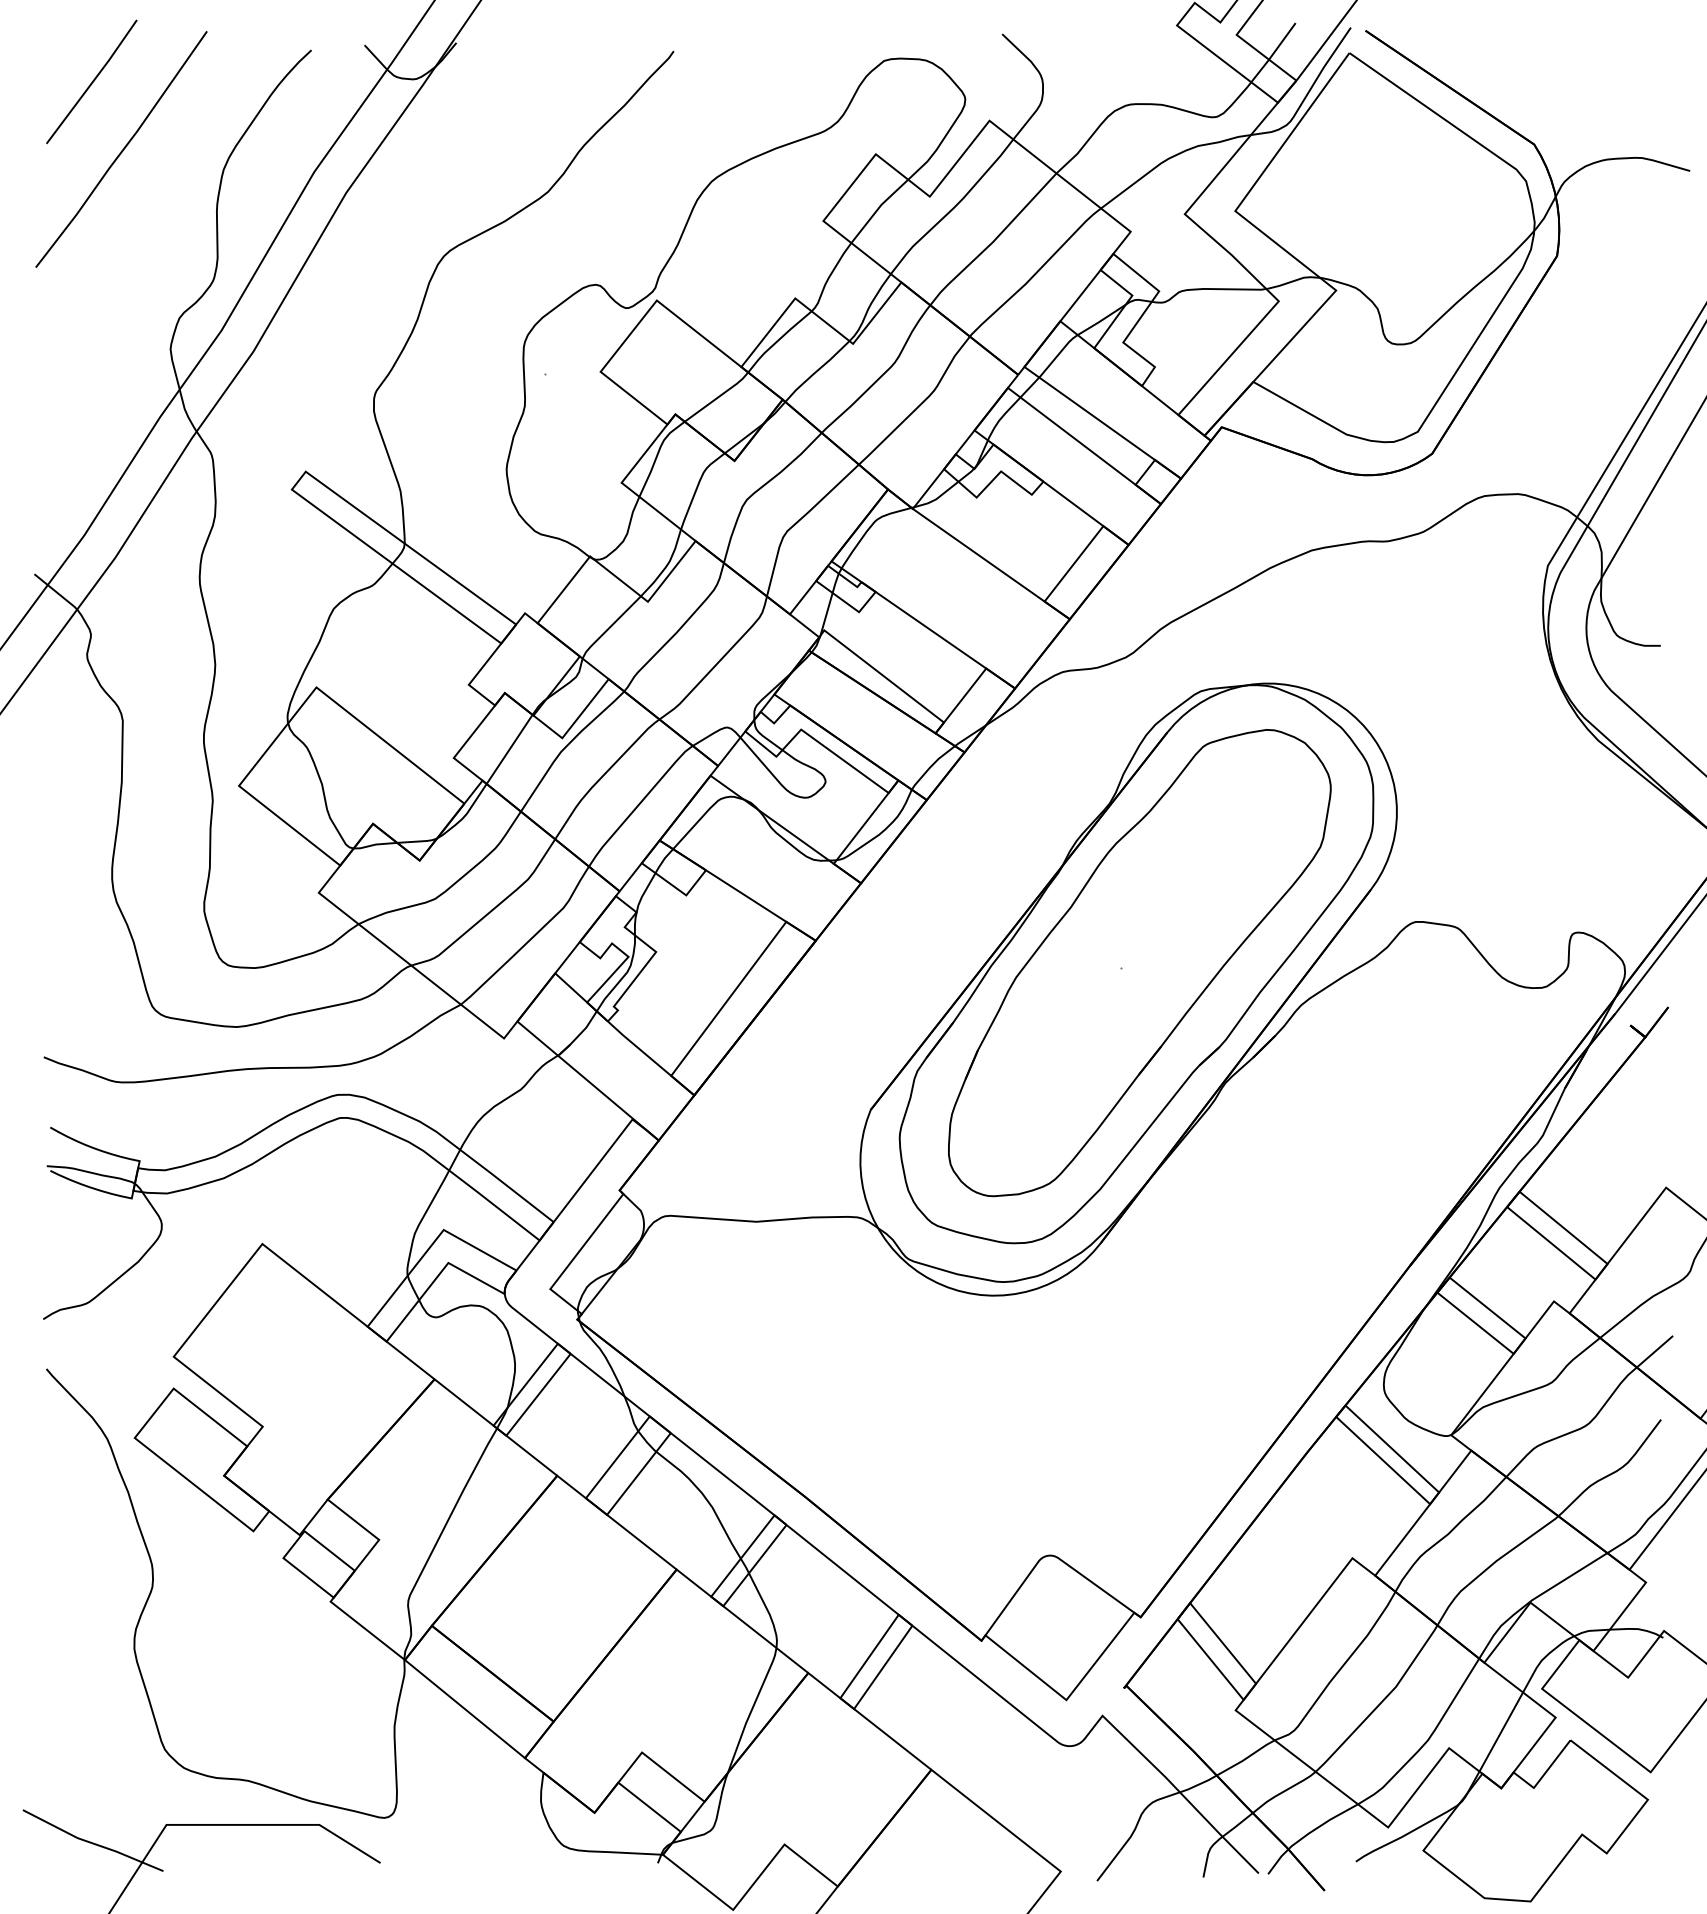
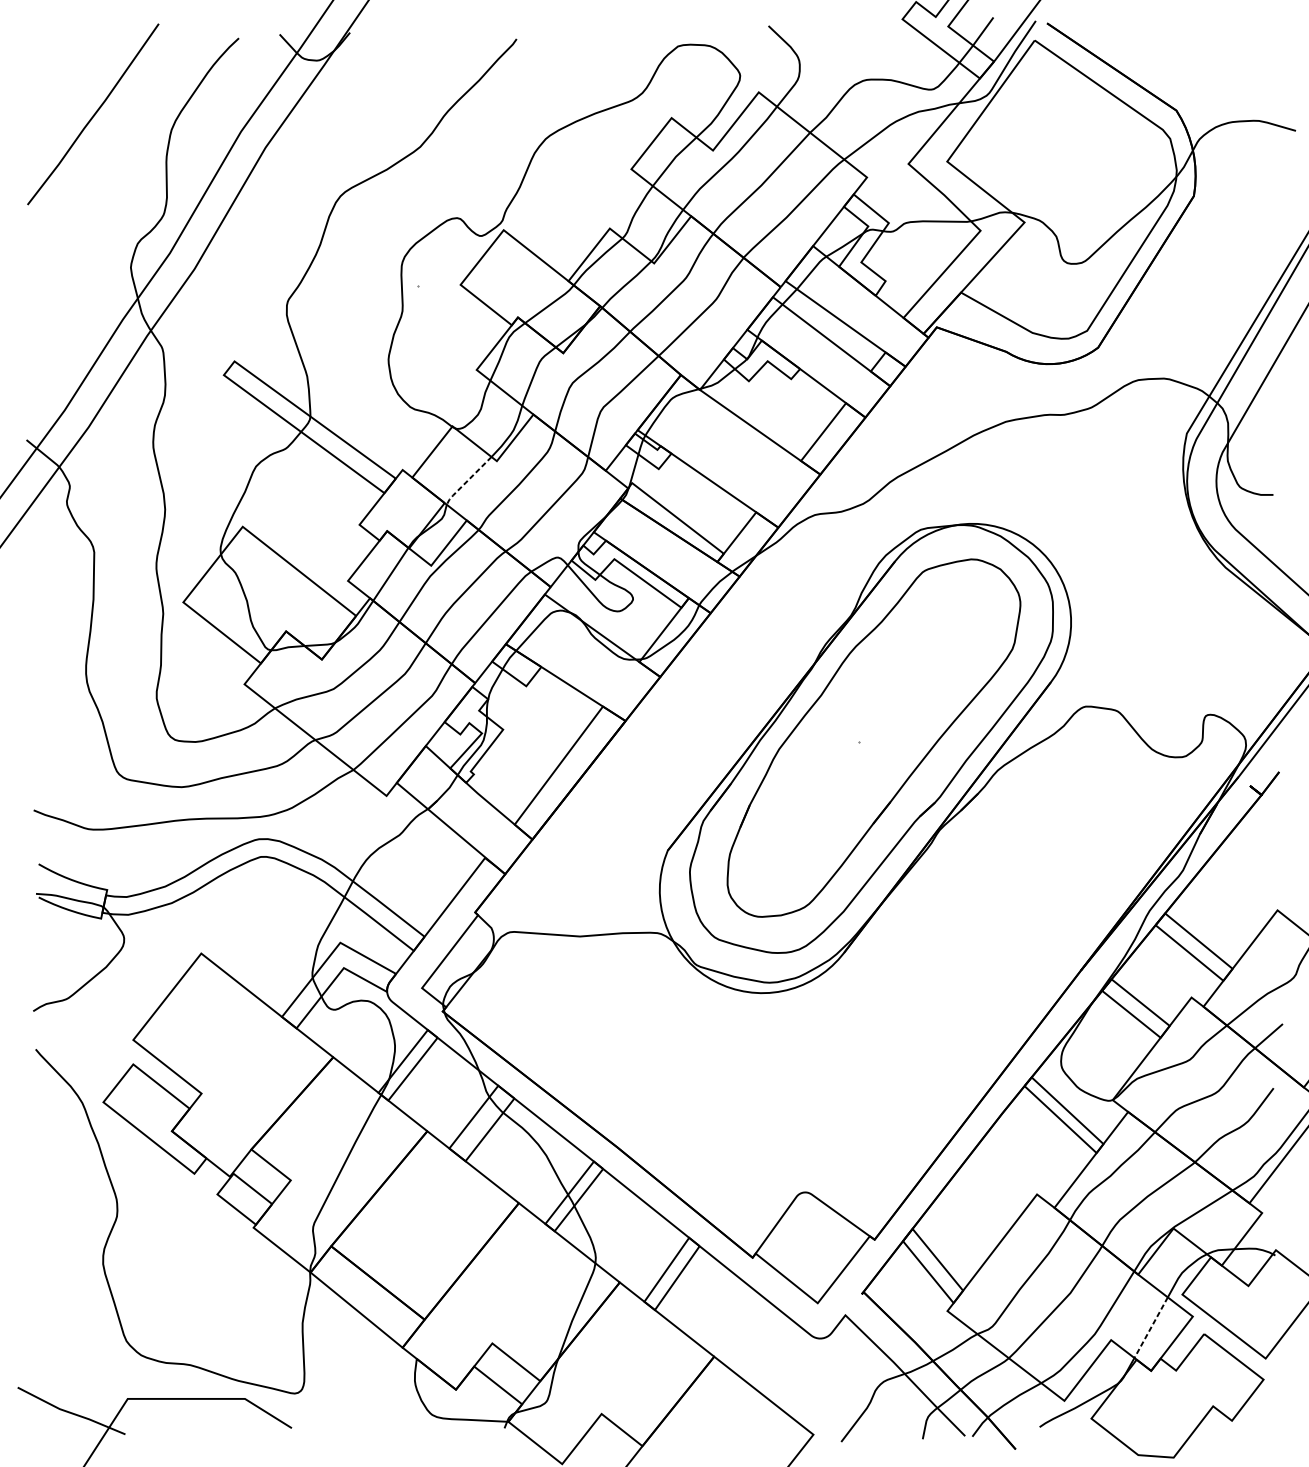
line: (92, 81) -> (71, 62), removed
line: (609, 628) -> (467, 481), solid -> dashed
line: (1501, 1732) -> (1151, 1328), solid -> dashed

